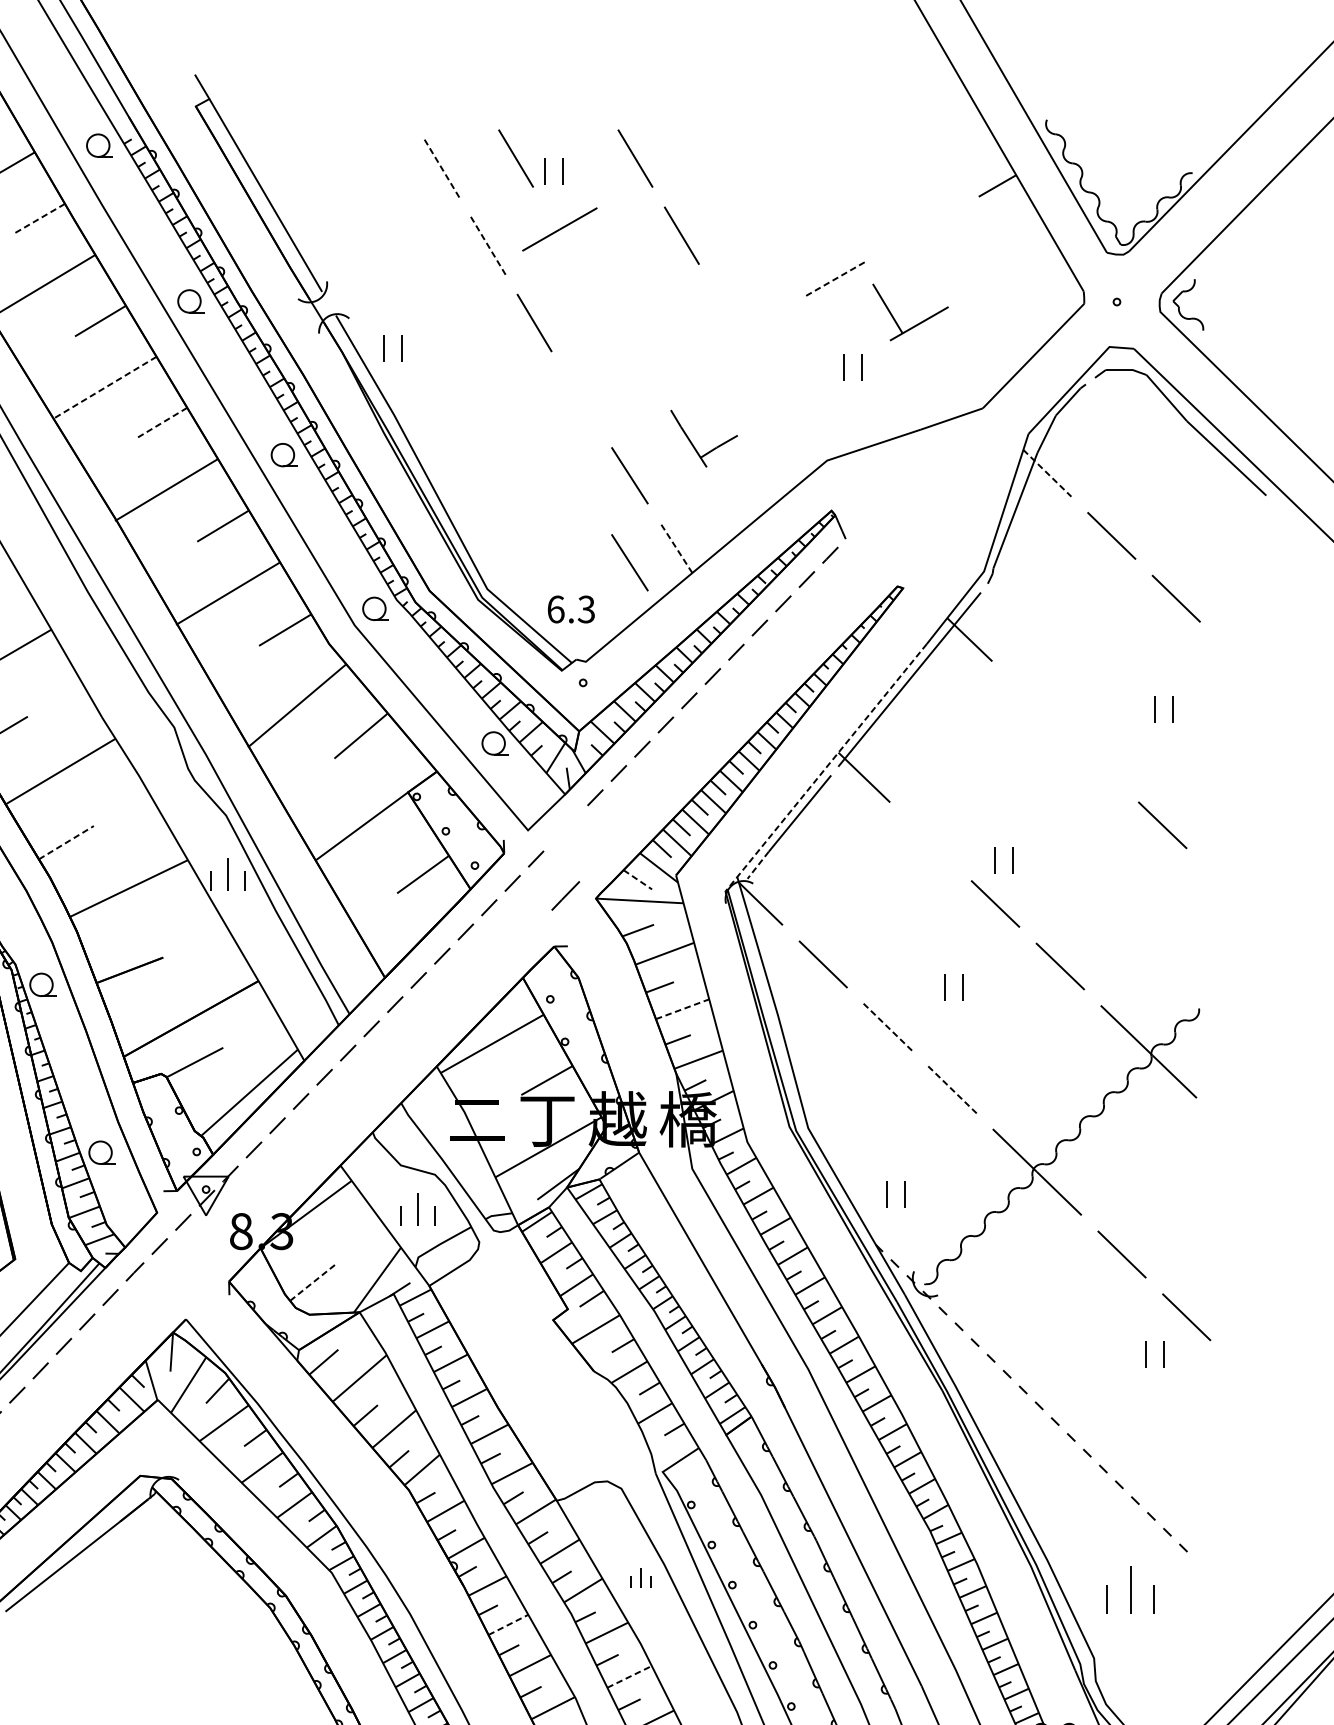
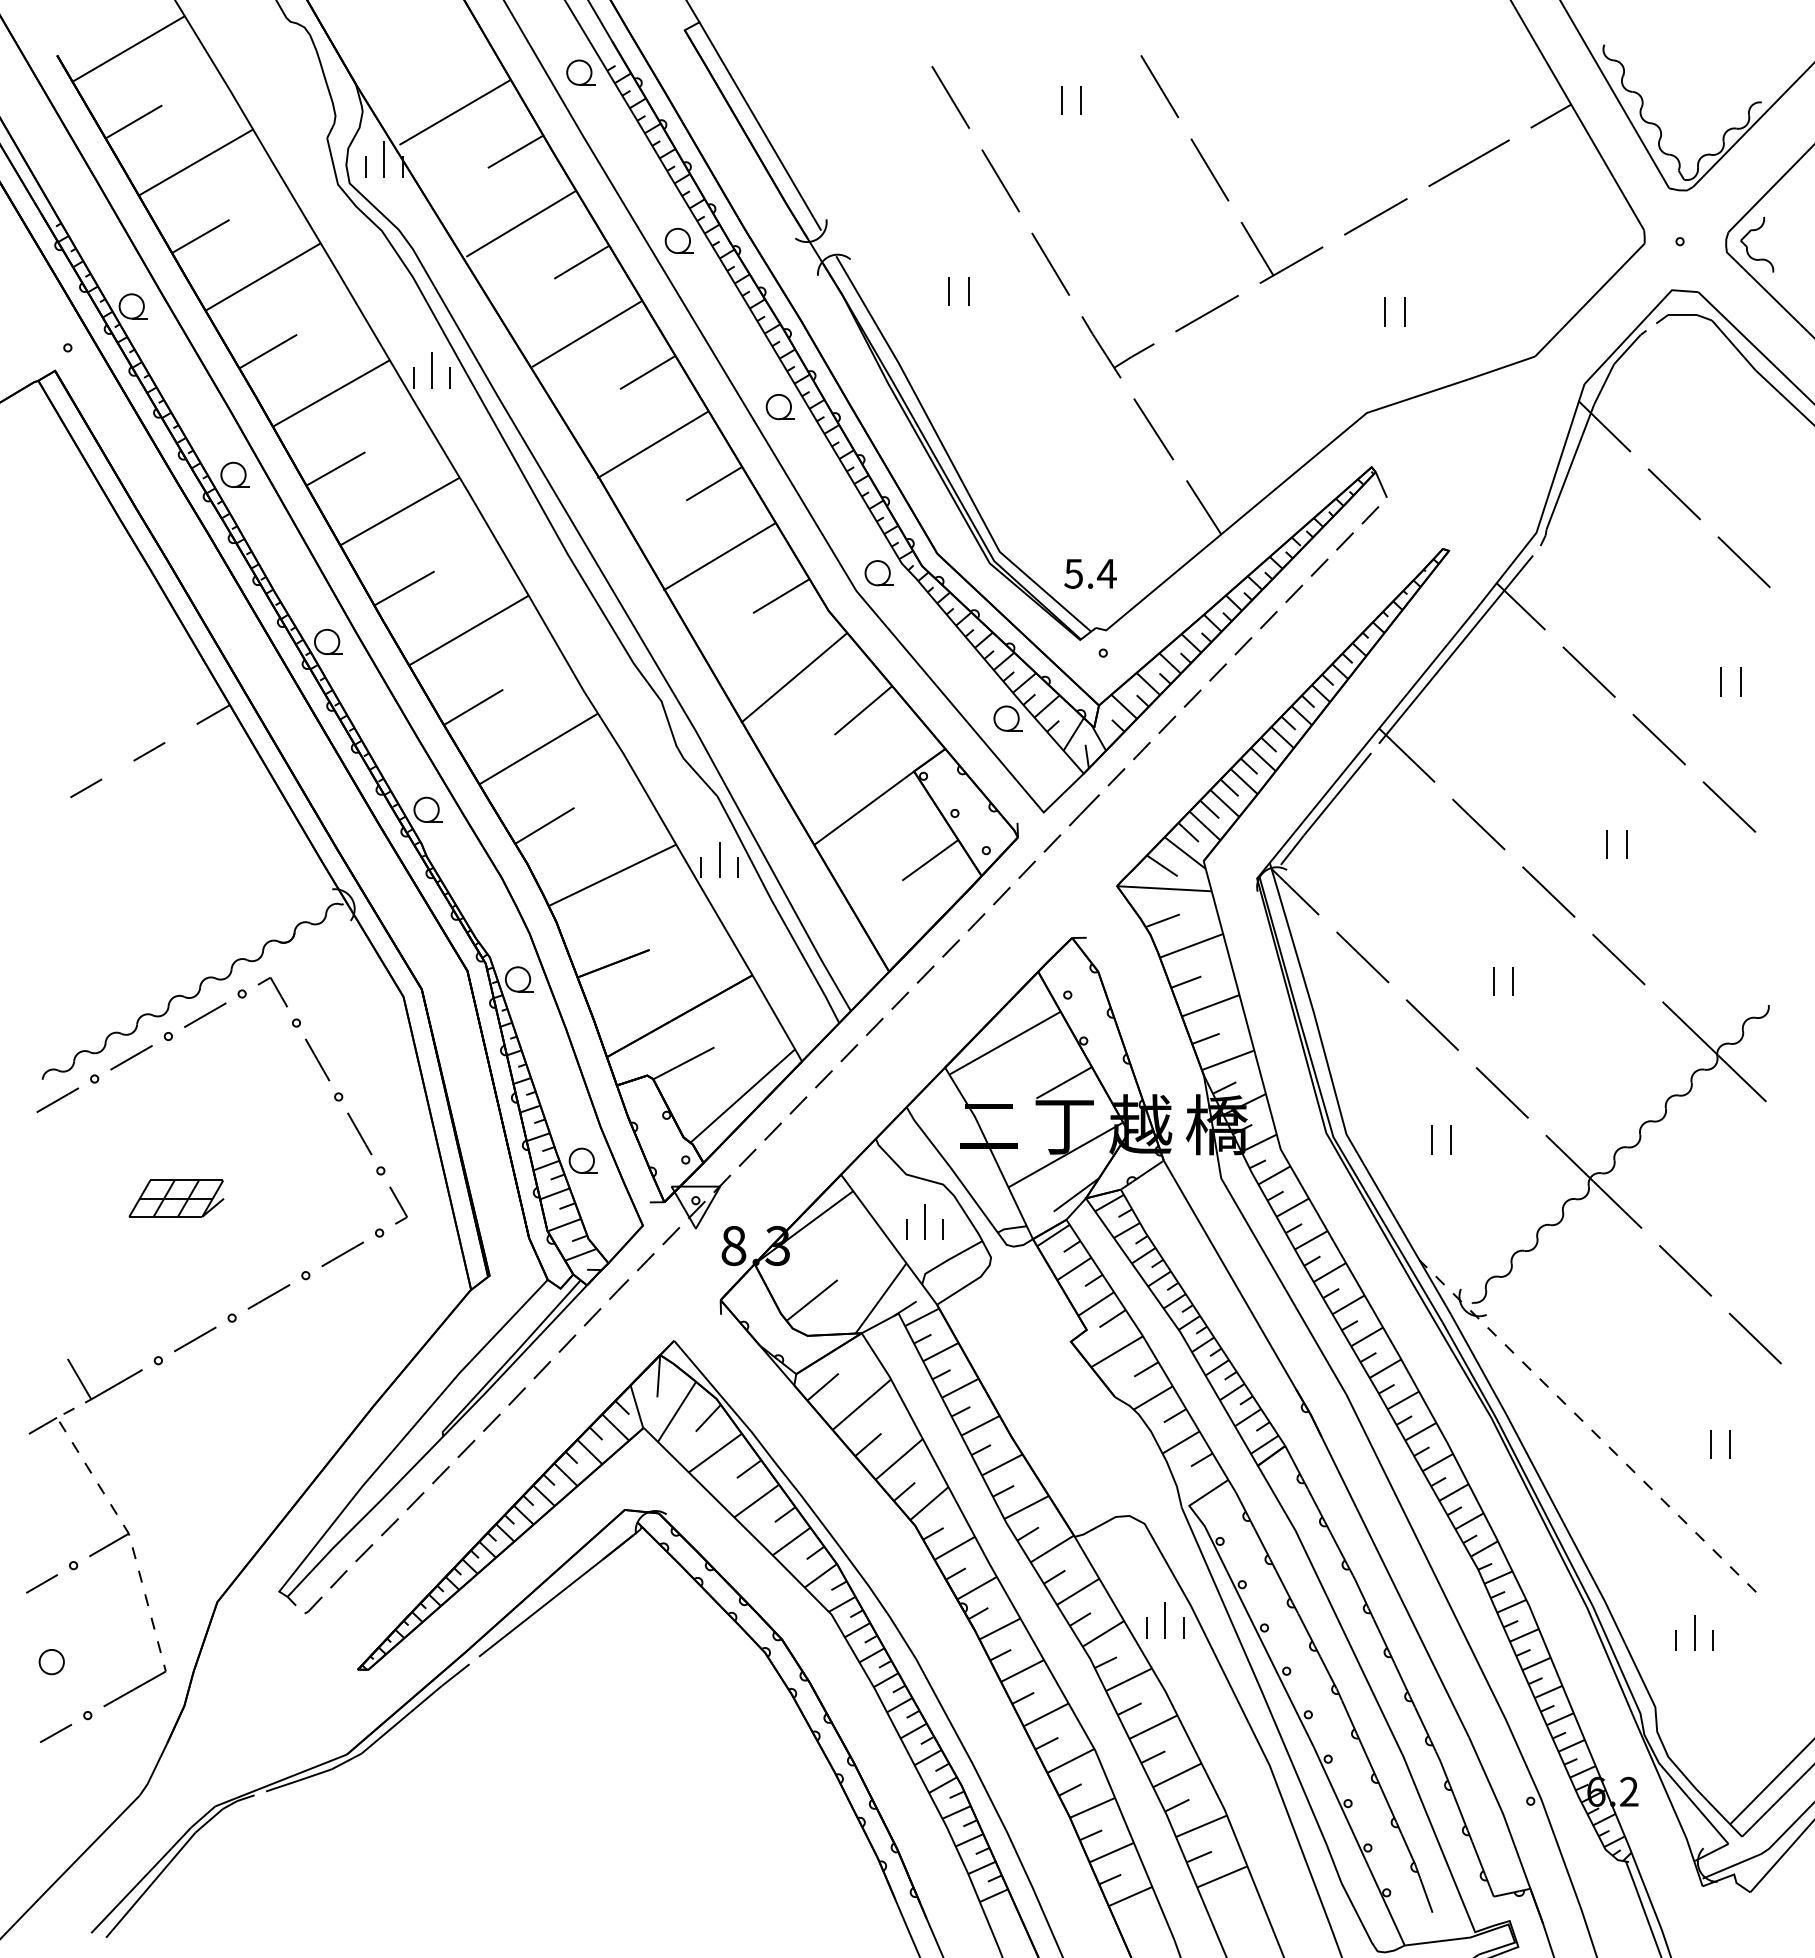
line: (515, 158) -> (1030, 86), removed
line: (441, 168) -> (950, 97), dashed -> solid
line: (39, 219) -> (515, 152), dashed -> solid
line: (559, 229) -> (1468, 163), moved
line: (488, 245) -> (1000, 180), dashed -> solid
line: (835, 279) -> (1375, 217), dashed -> solid
part: (916, 324) -> (1288, 265), moved
part: (384, 348) -> (949, 291), moved
line: (678, 368) -> (1206, 313), added
line: (104, 387) -> (586, 334), dashed -> solid
line: (161, 423) -> (647, 372), dashed -> solid
part: (693, 444) -> (1106, 353), moved
line: (1047, 474) -> (1605, 427), dashed -> solid
line: (675, 548) -> (1203, 507), dashed -> solid
line: (629, 562) -> (1153, 523), removed
text: (571, 609) -> (1090, 573), 6.3 -> 5.4
line: (1032, 699) -> (1588, 671), added
line: (1097, 762) -> (1658, 739), added
line: (826, 766) -> (1366, 743), dashed -> solid
line: (930, 841) -> (1478, 824), added
line: (66, 842) -> (544, 825), dashed -> solid
part: (995, 859) -> (1607, 844), moved
line: (758, 865) -> (1292, 850), dashed -> solid
line: (637, 879) -> (1162, 865), dashed -> solid
line: (565, 896) -> (1084, 810), moved
line: (682, 1008) -> (1210, 1005), dashed -> solid
line: (887, 1027) -> (1432, 1025), dashed -> solid
line: (952, 1090) -> (1502, 1093), dashed -> solid
part: (887, 1194) -> (1432, 1139), moved
line: (314, 1282) -> (812, 1300), dashed -> solid
part: (1146, 1354) -> (1711, 1444), moved
part: (640, 1578) -> (1165, 1620), size x1.67
part: (1130, 1589) -> (1694, 1632), size x0.71
line: (508, 1624) -> (1022, 1670), dashed -> solid
line: (629, 1677) -> (1153, 1727), dashed -> solid

